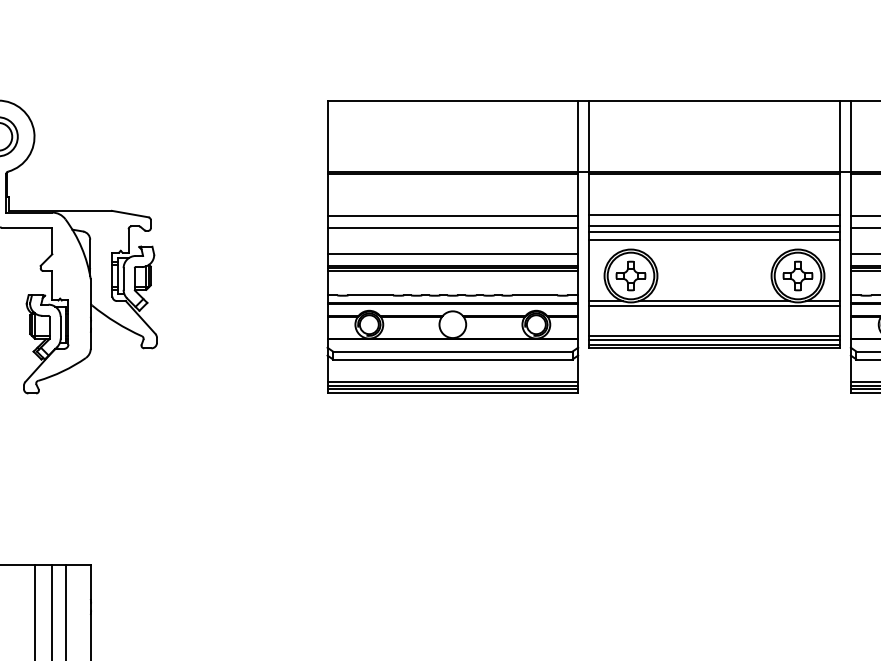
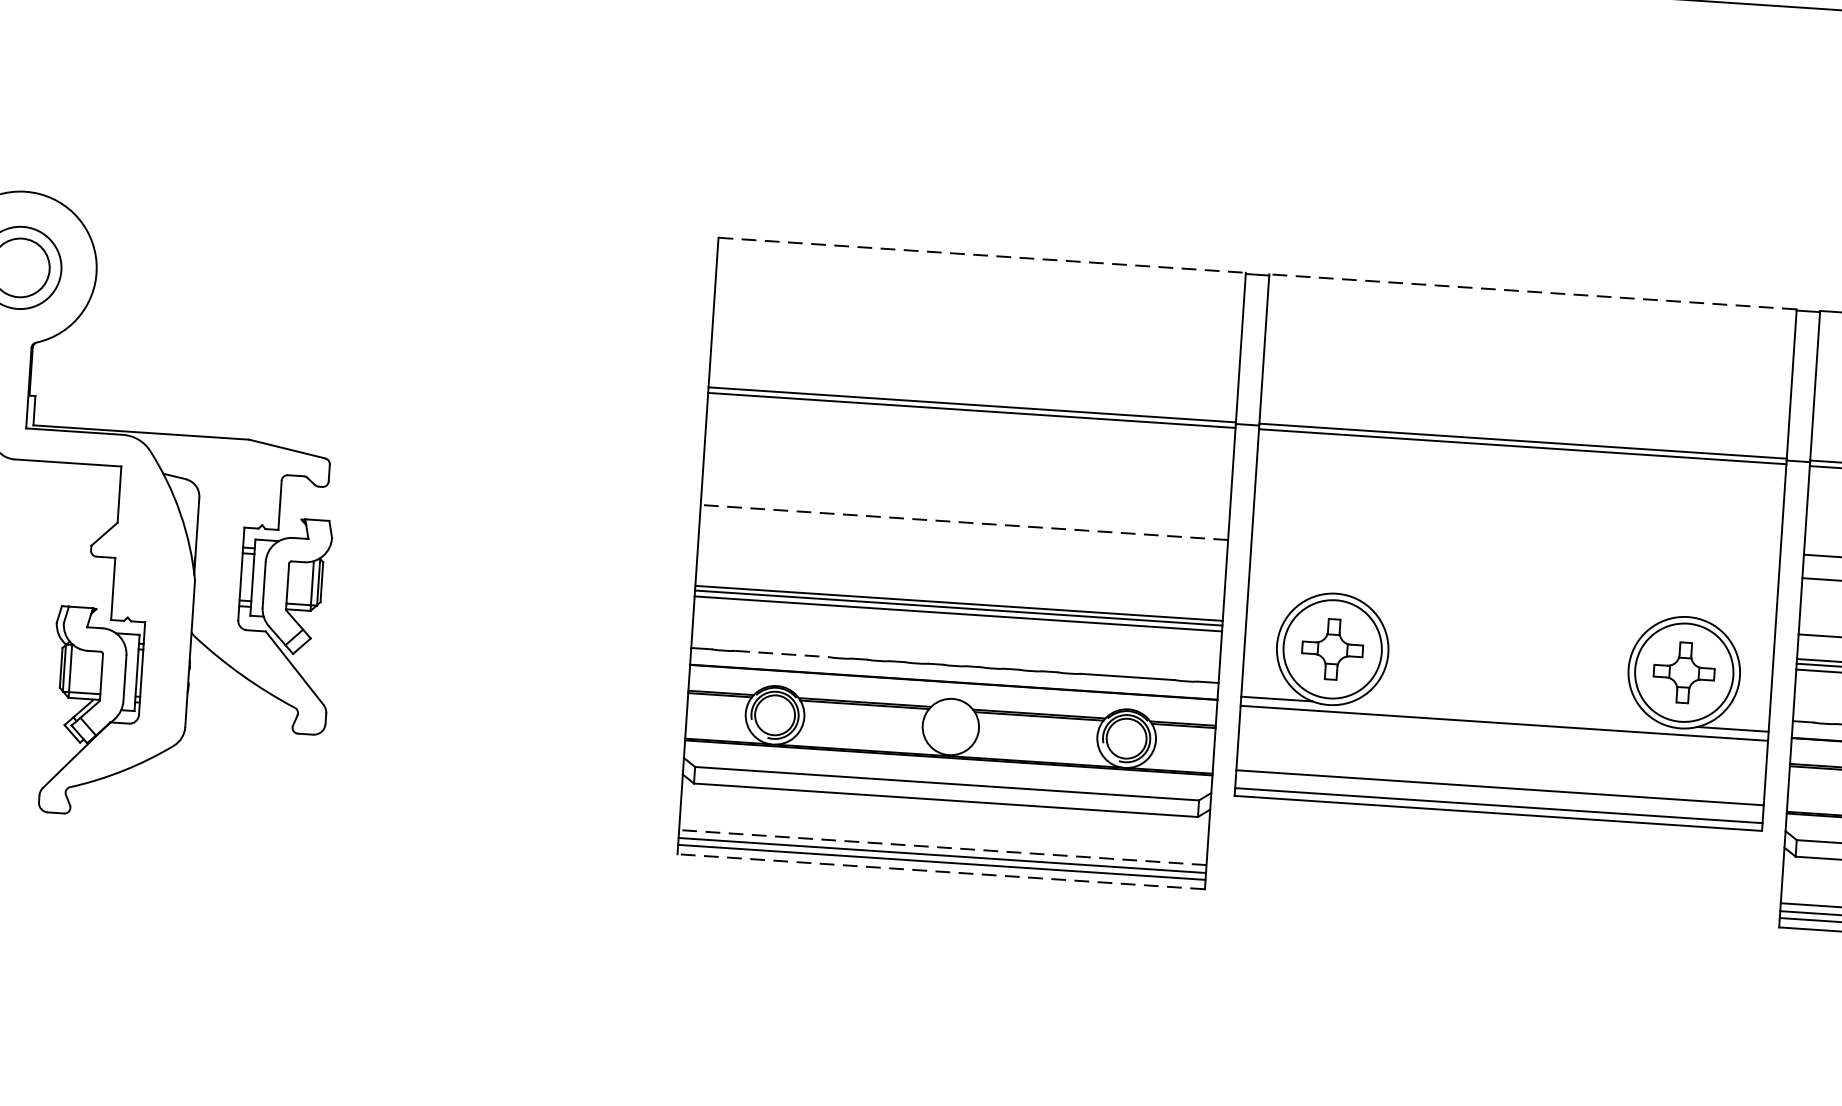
line: (453, 100) -> (983, 255), solid -> dashed
line: (714, 100) -> (1533, 291), solid -> dashed
line: (714, 214) -> (1517, 531), removed
line: (452, 216) -> (965, 499), removed
line: (714, 225) -> (1515, 554), removed
line: (452, 227) -> (963, 522), solid -> dashed
line: (714, 231) -> (1514, 567), removed
line: (714, 239) -> (1513, 584), removed
line: (452, 254) -> (959, 579), removed
line: (371, 295) -> (783, 654), solid -> dashed
line: (714, 301) -> (1504, 714), removed
line: (714, 339) -> (1499, 794), removed
line: (452, 381) -> (942, 846), solid -> dashed
line: (452, 393) -> (940, 871), solid -> dashed

